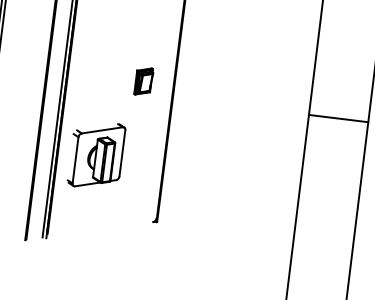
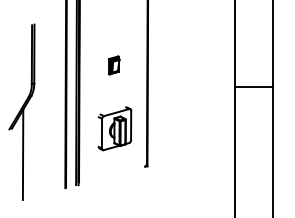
part: (144, 81) -> (114, 65), moved
part: (95, 154) -> (114, 128), moved

